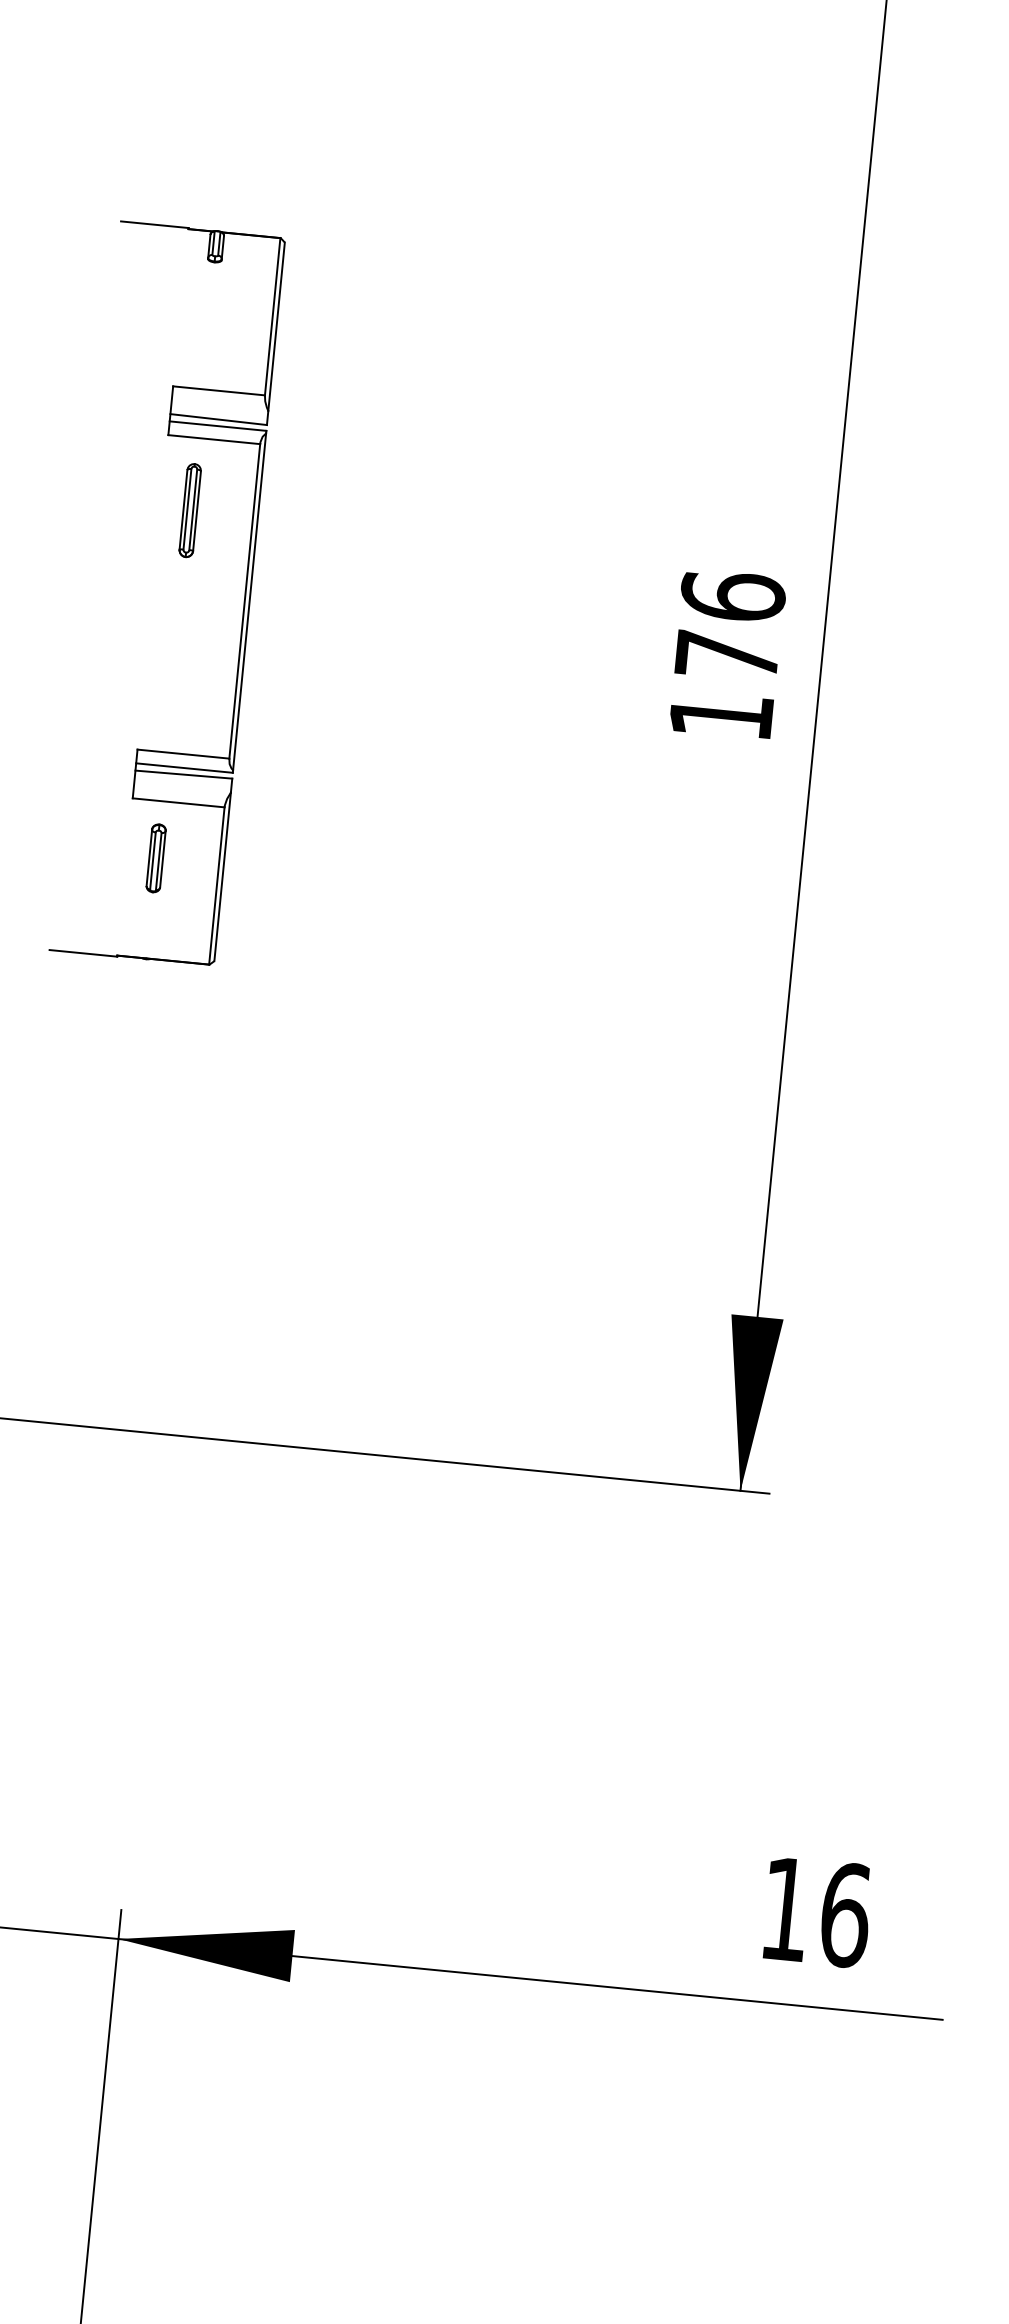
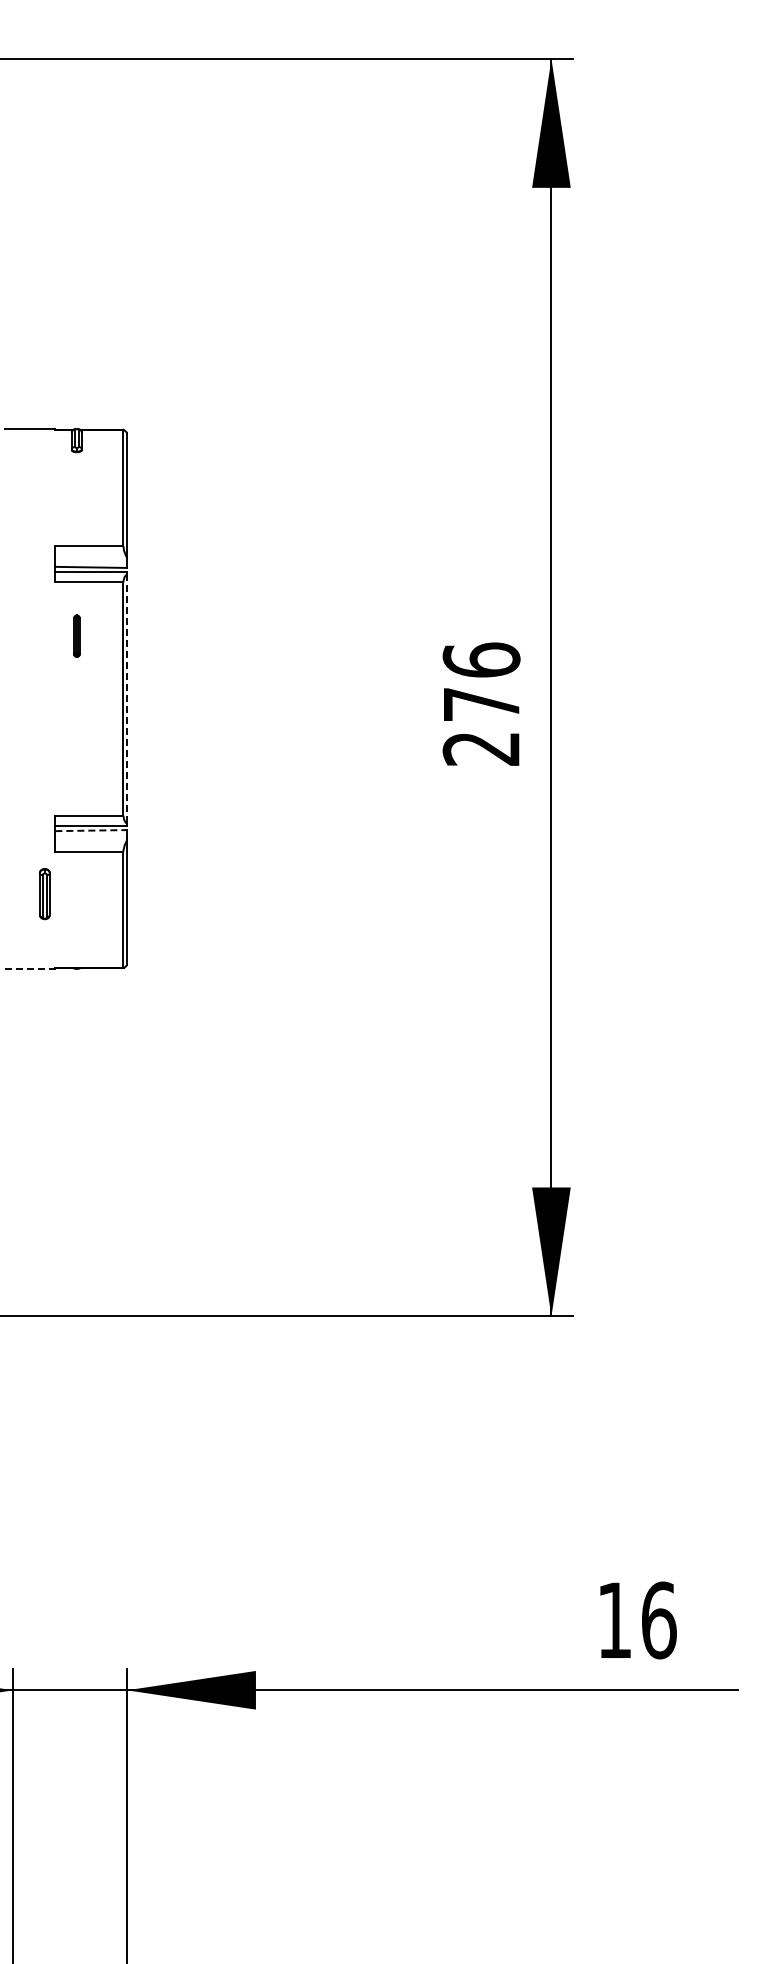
part: (189, 509) -> (76, 635), size x0.6
line: (250, 602) -> (127, 699), solid -> dashed
text: (719, 716) -> (480, 749), 176 -> 276
line: (184, 774) -> (91, 830), solid -> dashed
part: (155, 858) -> (44, 894), moved
line: (83, 953) -> (30, 969), solid -> dashed

